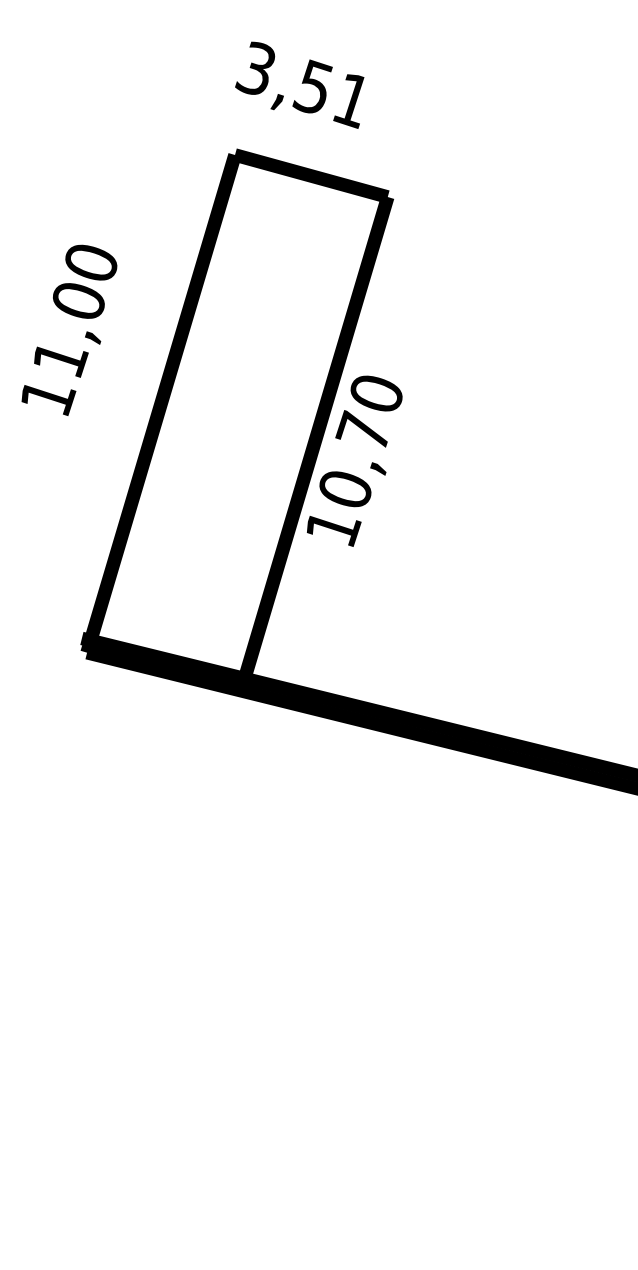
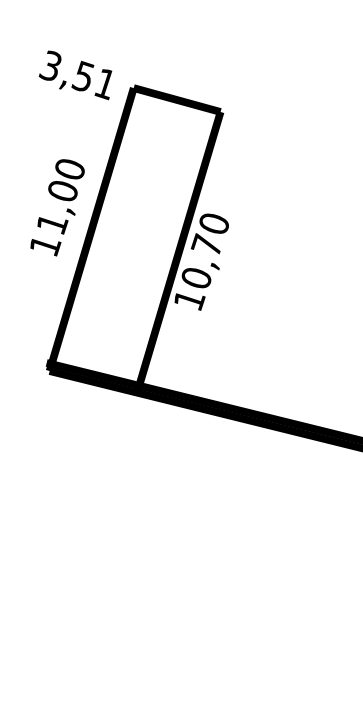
text: (299, 85) -> (75, 75), moved
text: (69, 329) -> (57, 207), moved

